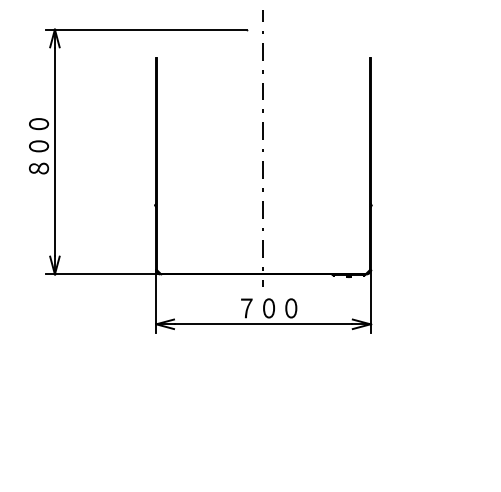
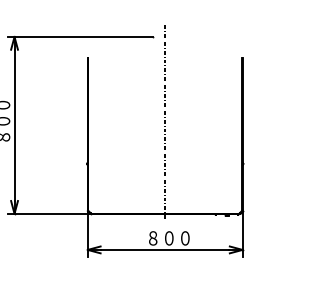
text: (246, 308) -> (152, 238), ７００ -> ８００

